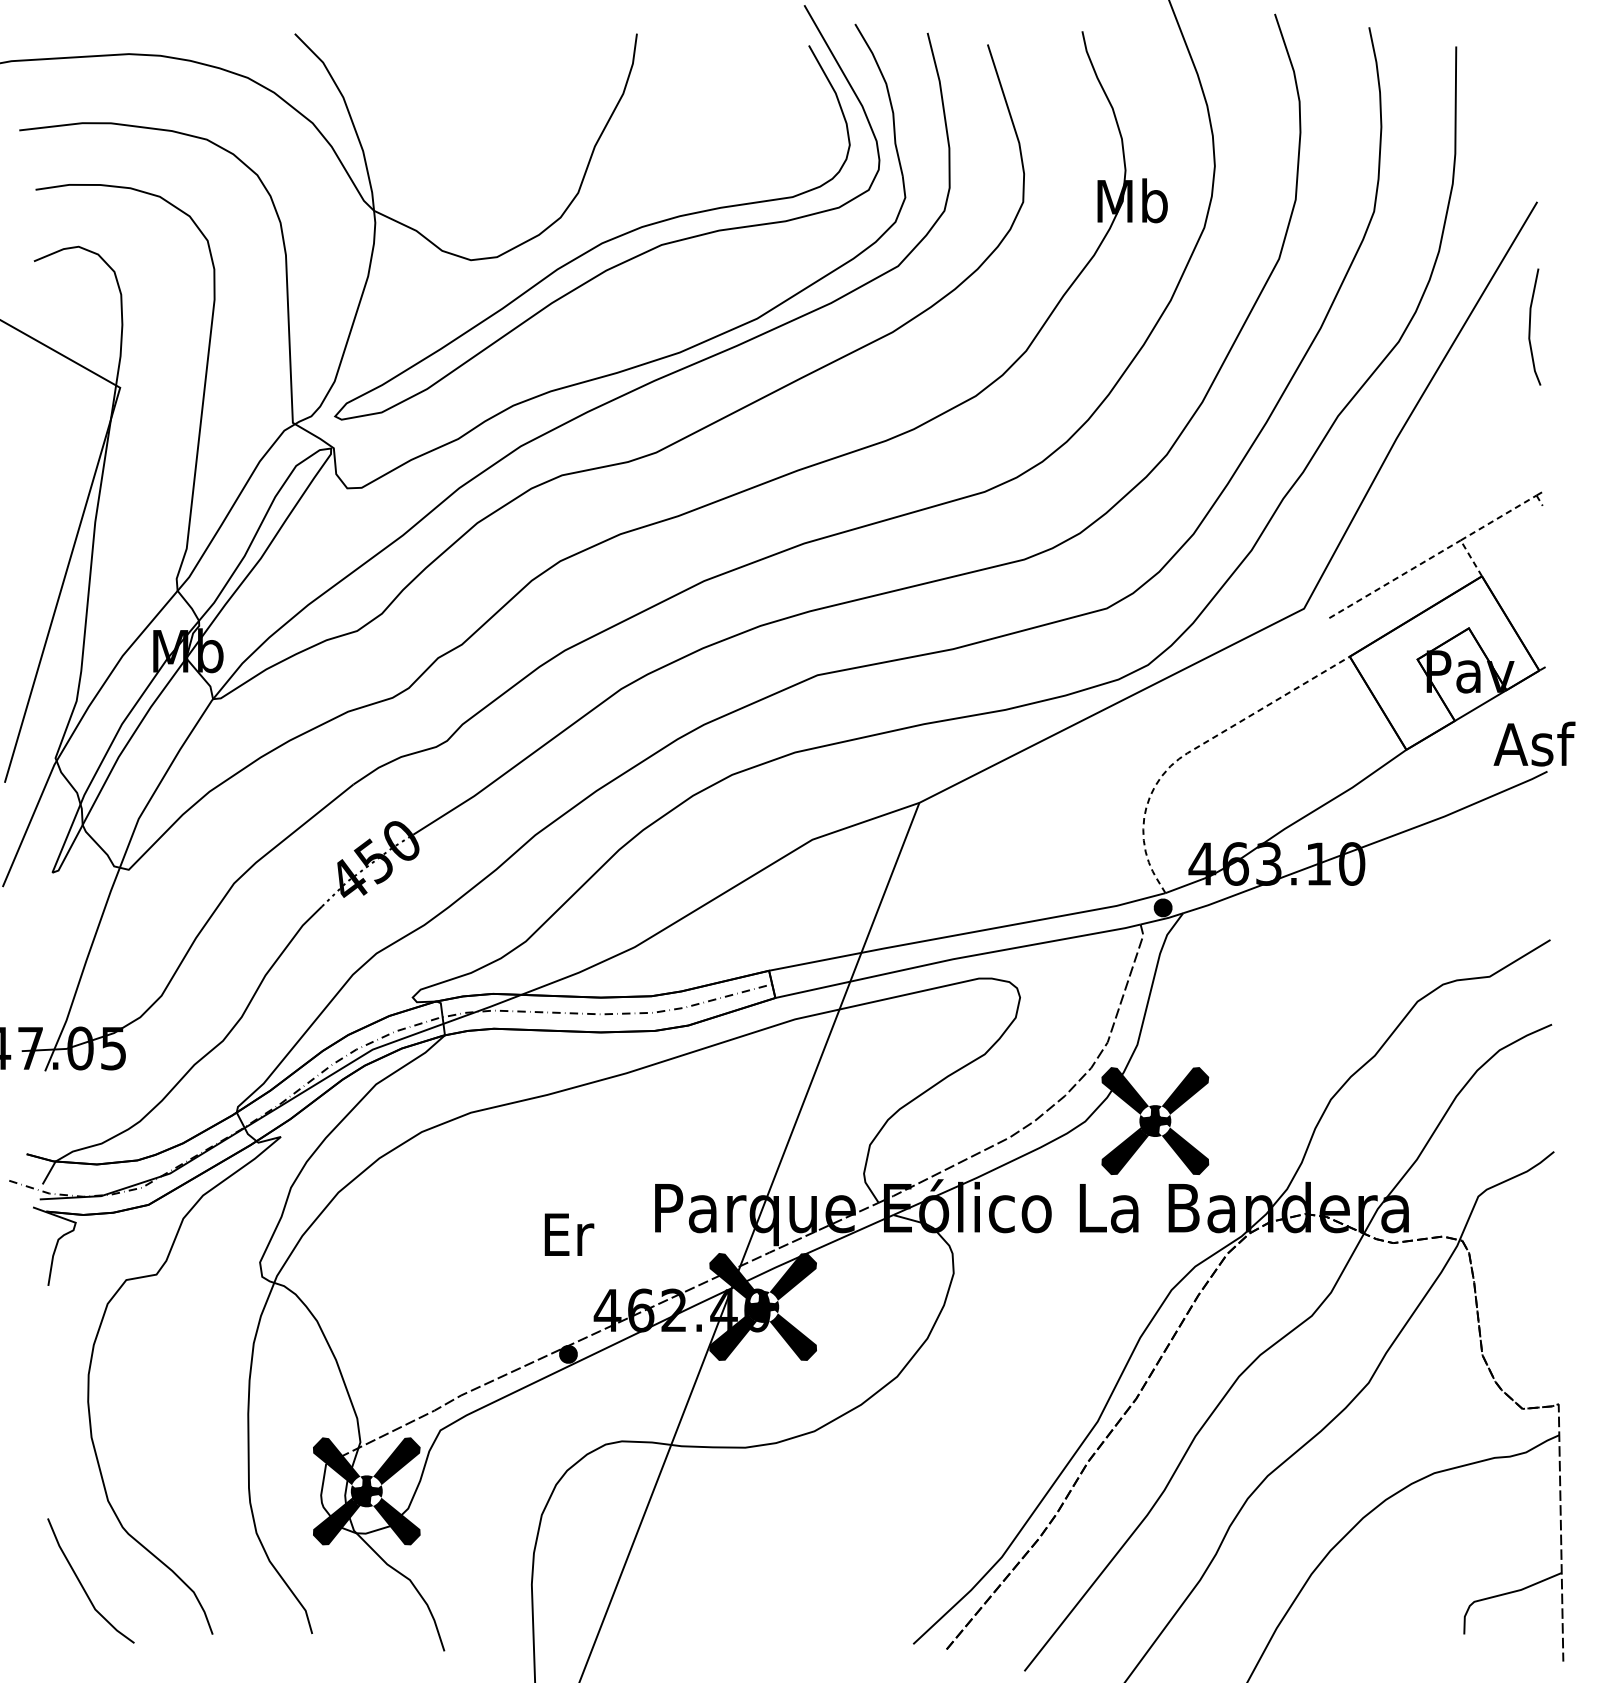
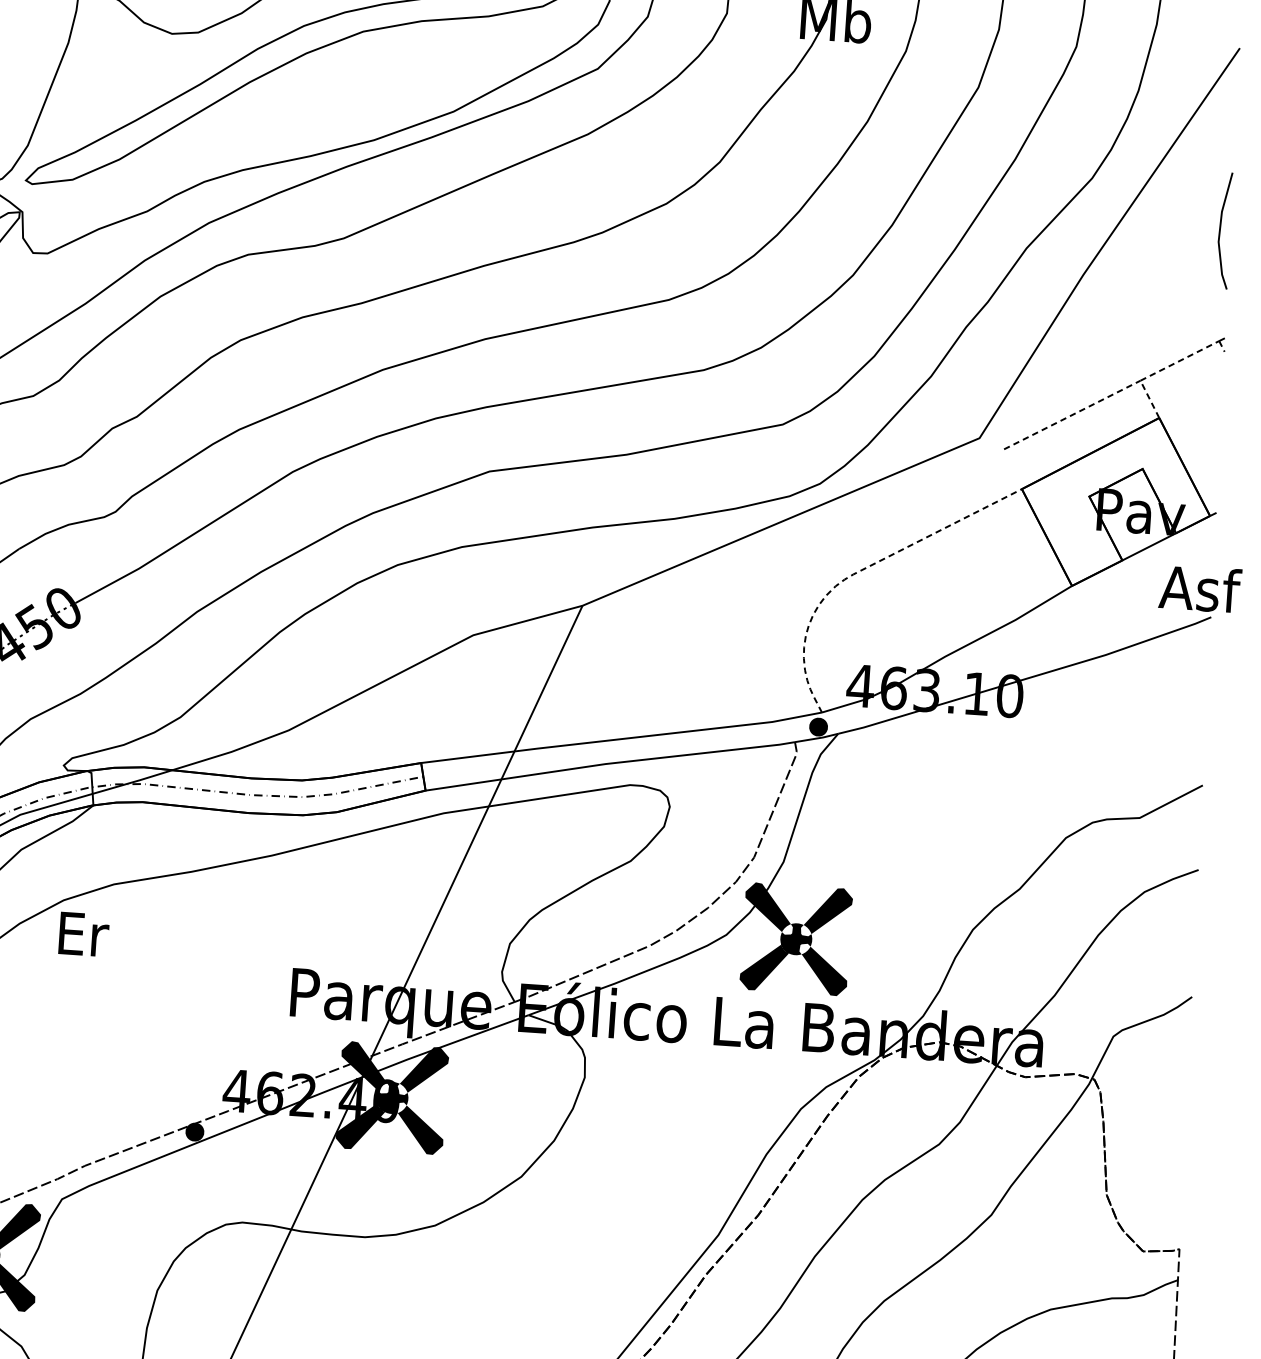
line: (1530, 326) -> (1220, 229), moved
text: (569, 1234) -> (84, 934), moved

